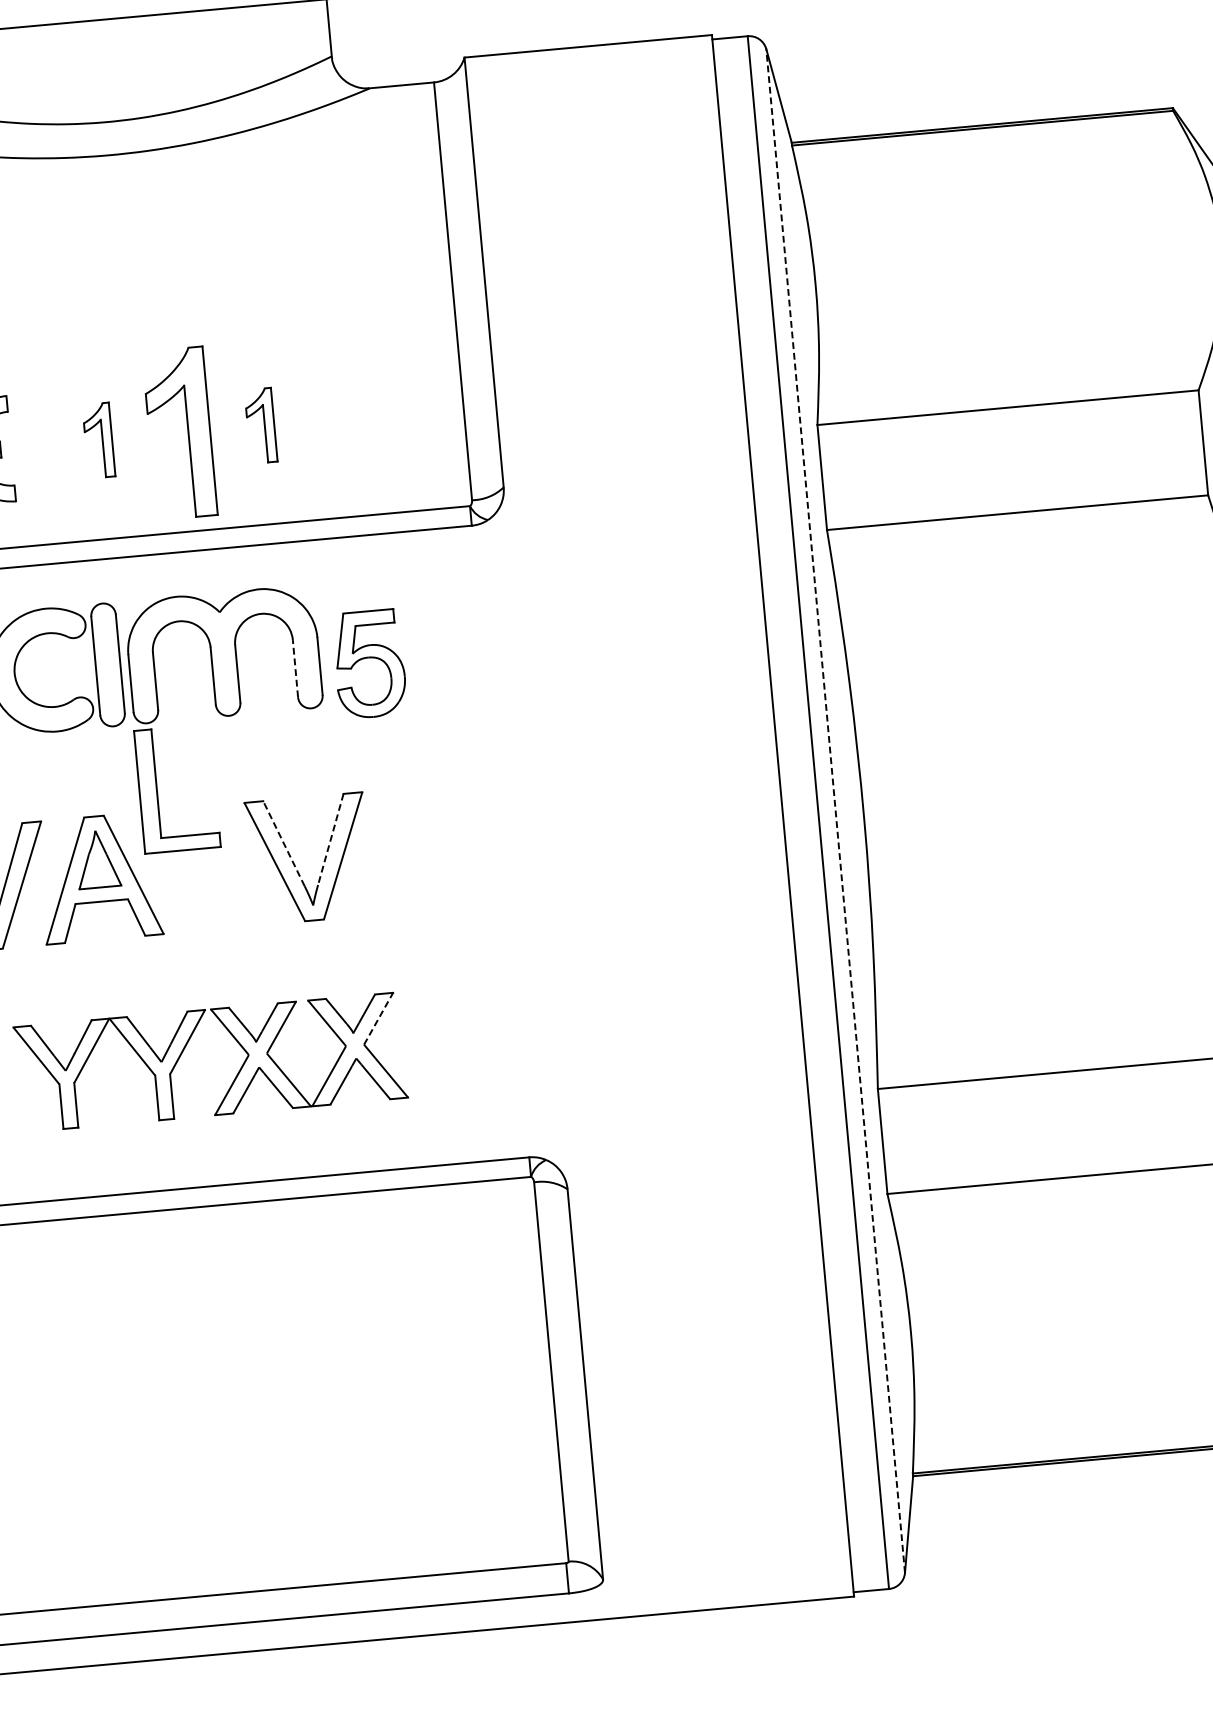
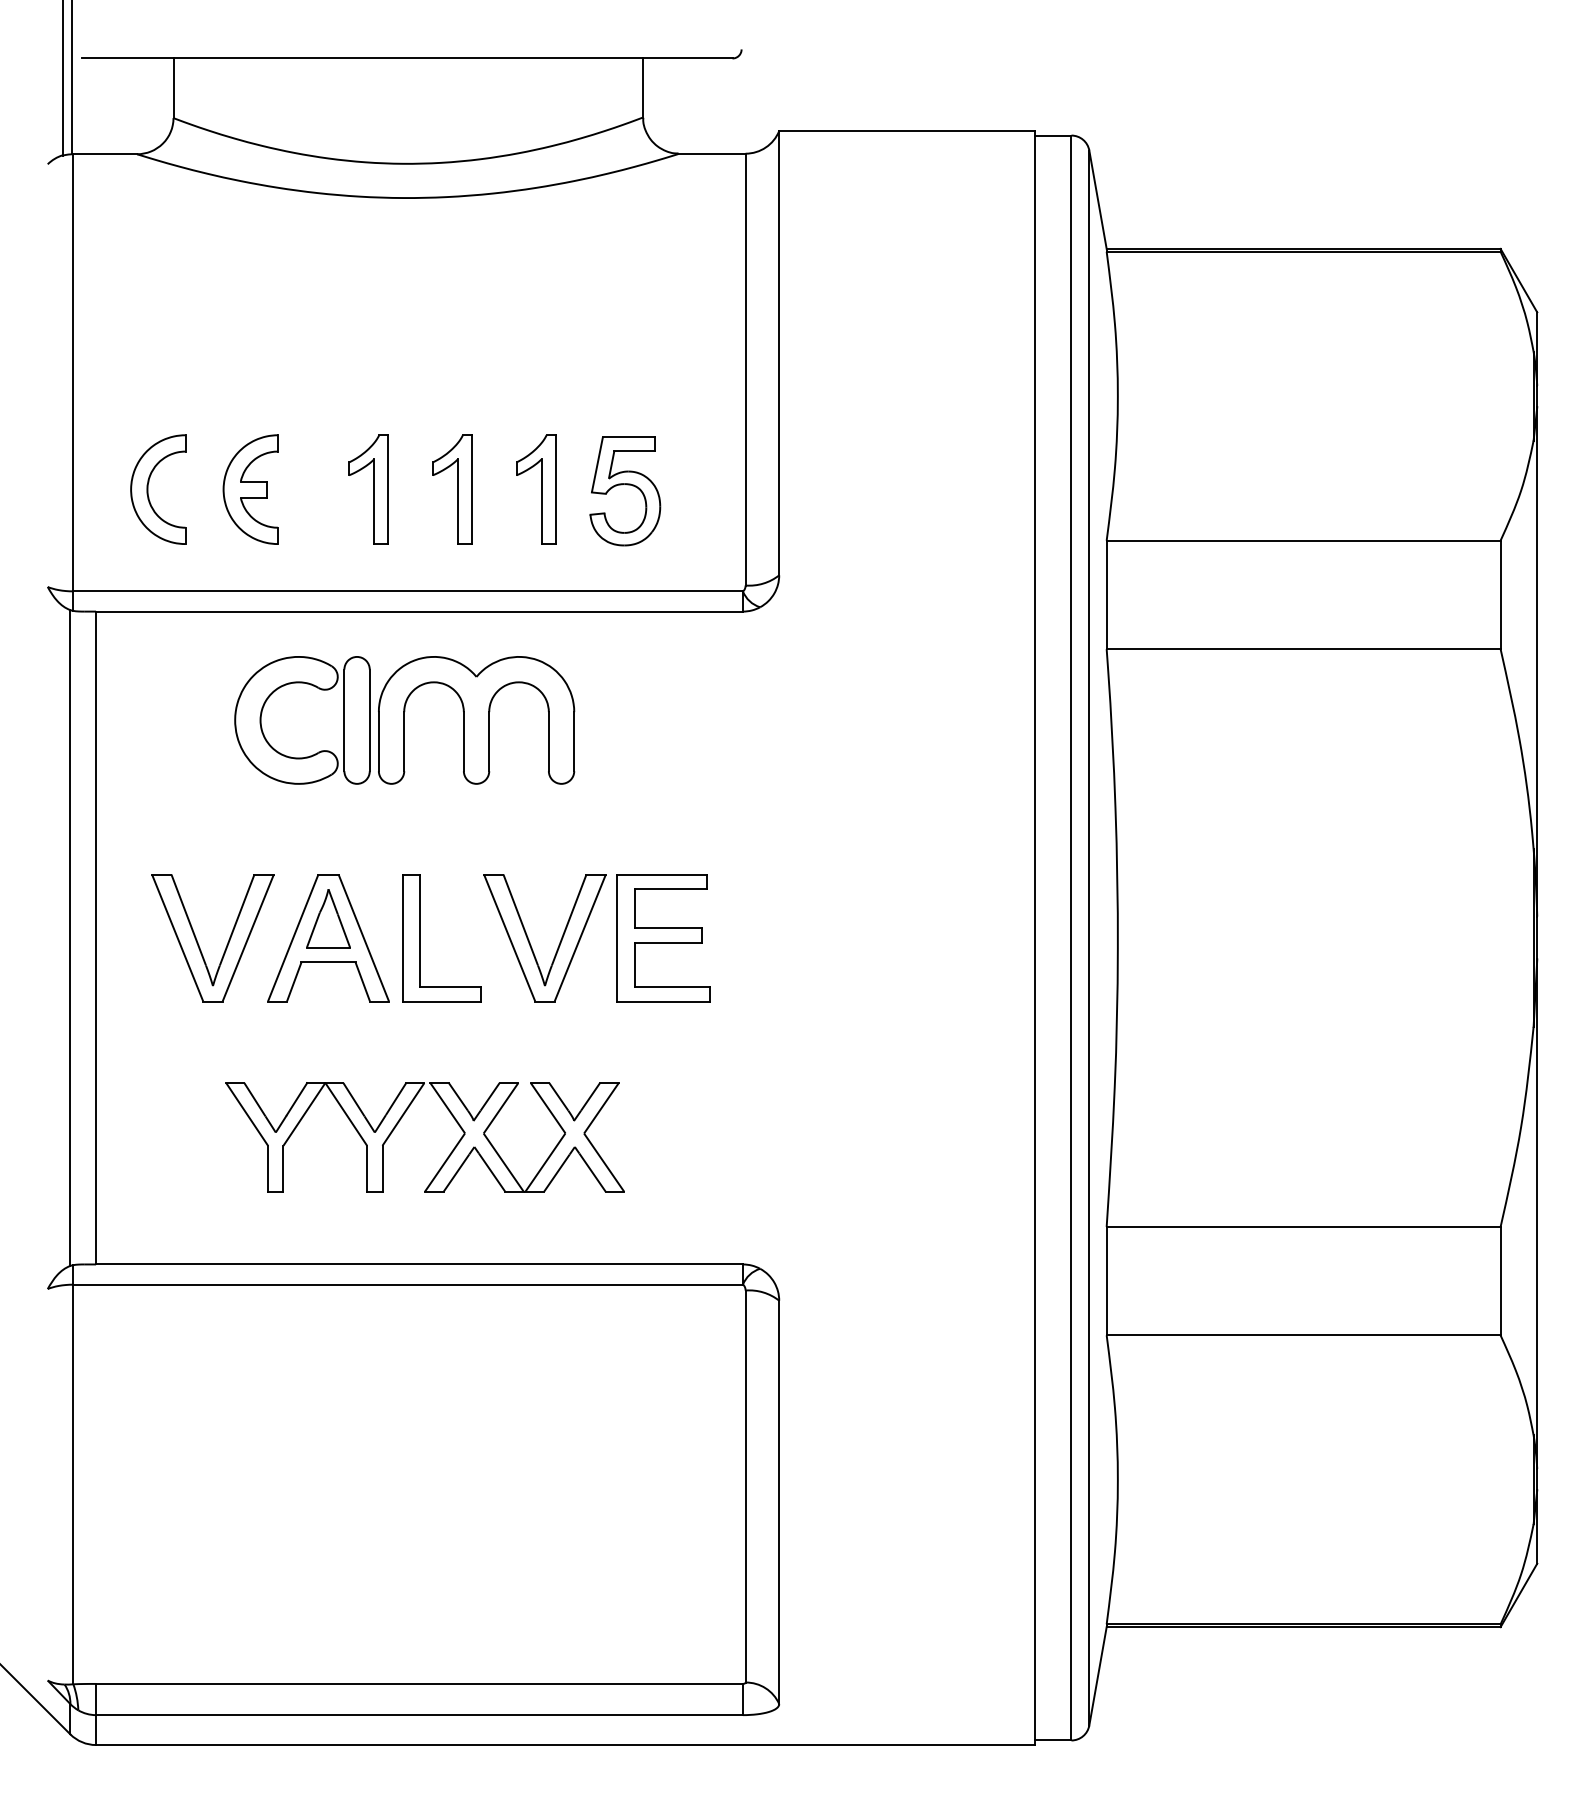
part: (261, 425) -> (536, 489), size x1.43
part: (180, 433) -> (452, 489), size x0.62
part: (98, 440) -> (368, 489), size x1.43
part: (371, 658) -> (627, 485), moved
line: (295, 668) -> (548, 741), dashed -> solid
part: (157, 791) -> (420, 938), moved
line: (835, 810) -> (1089, 937), dashed -> solid
line: (331, 839) -> (569, 920), dashed -> solid
line: (283, 843) -> (520, 919), dashed -> solid
part: (423, 848) -> (663, 938), added
line: (378, 1018) -> (601, 1108), dashed -> solid

